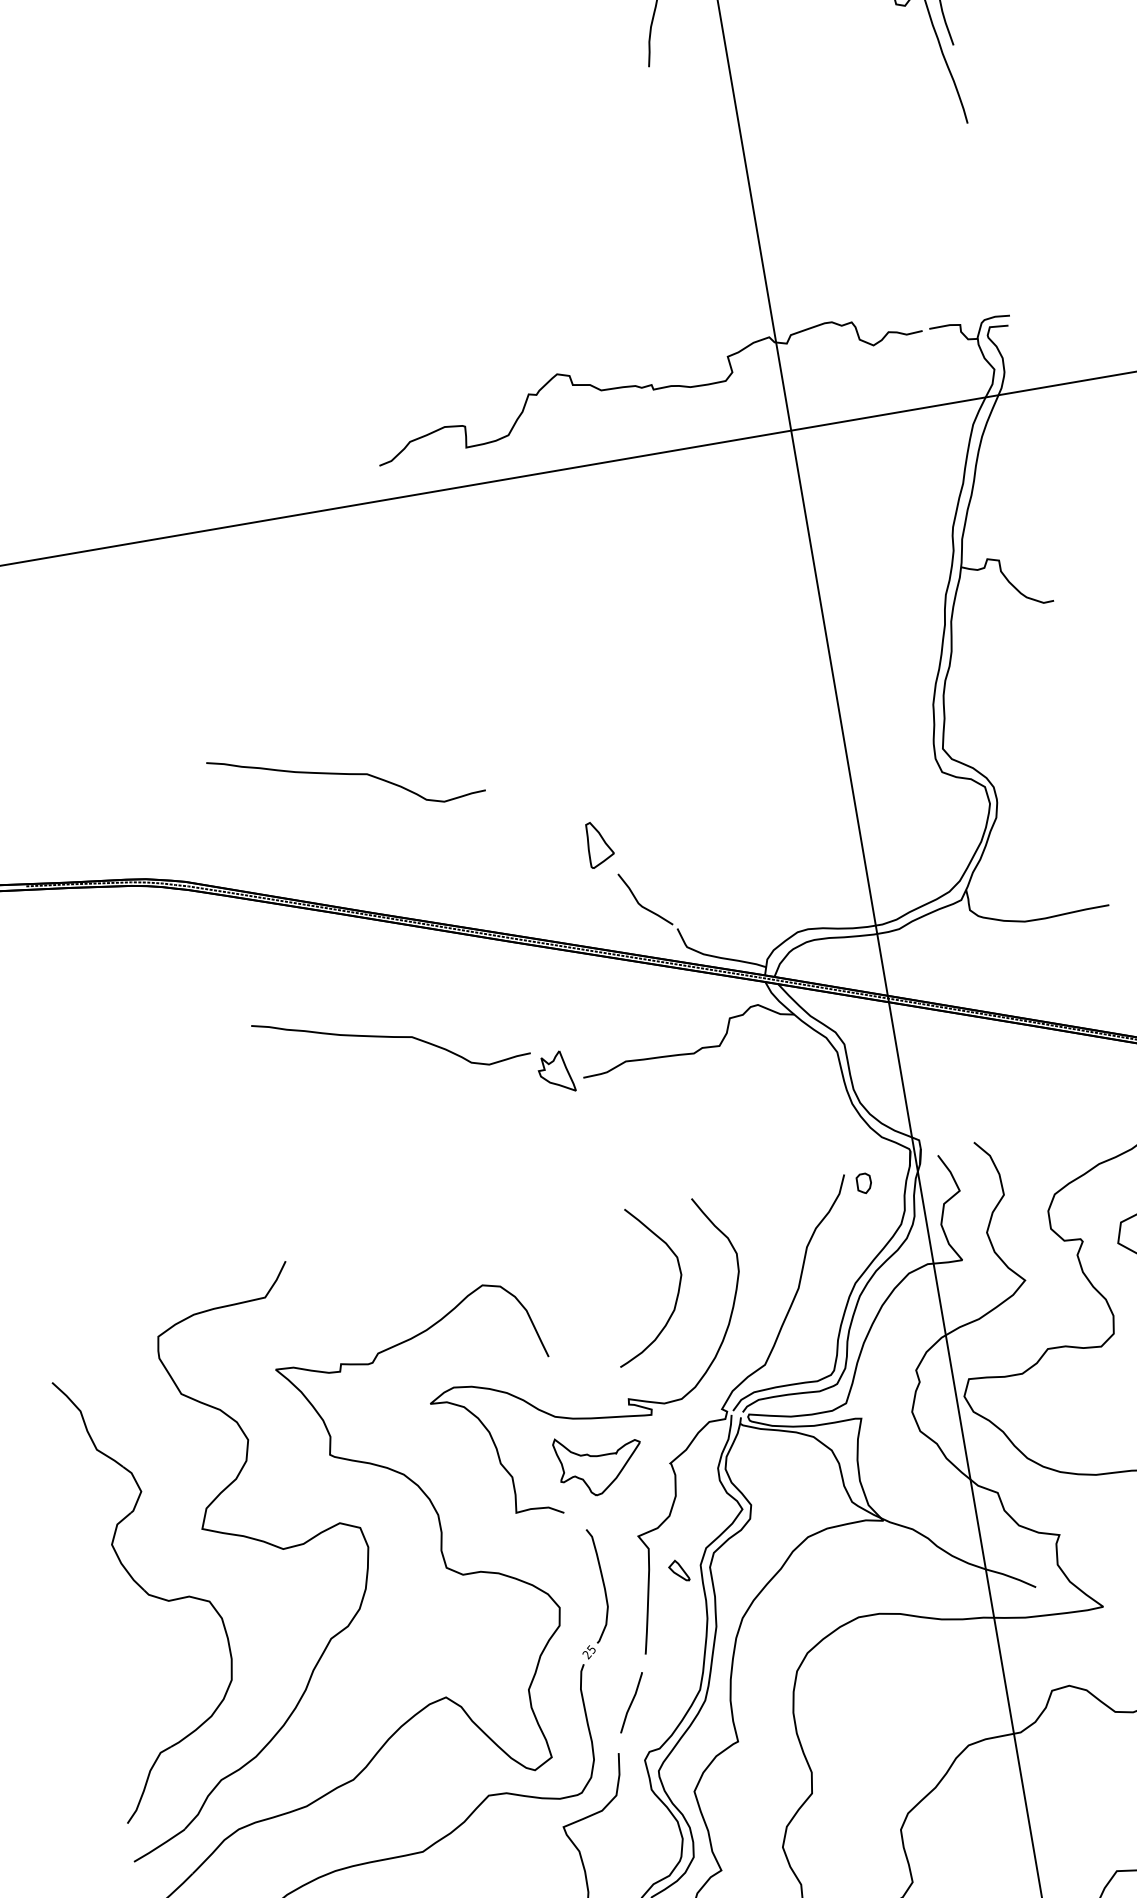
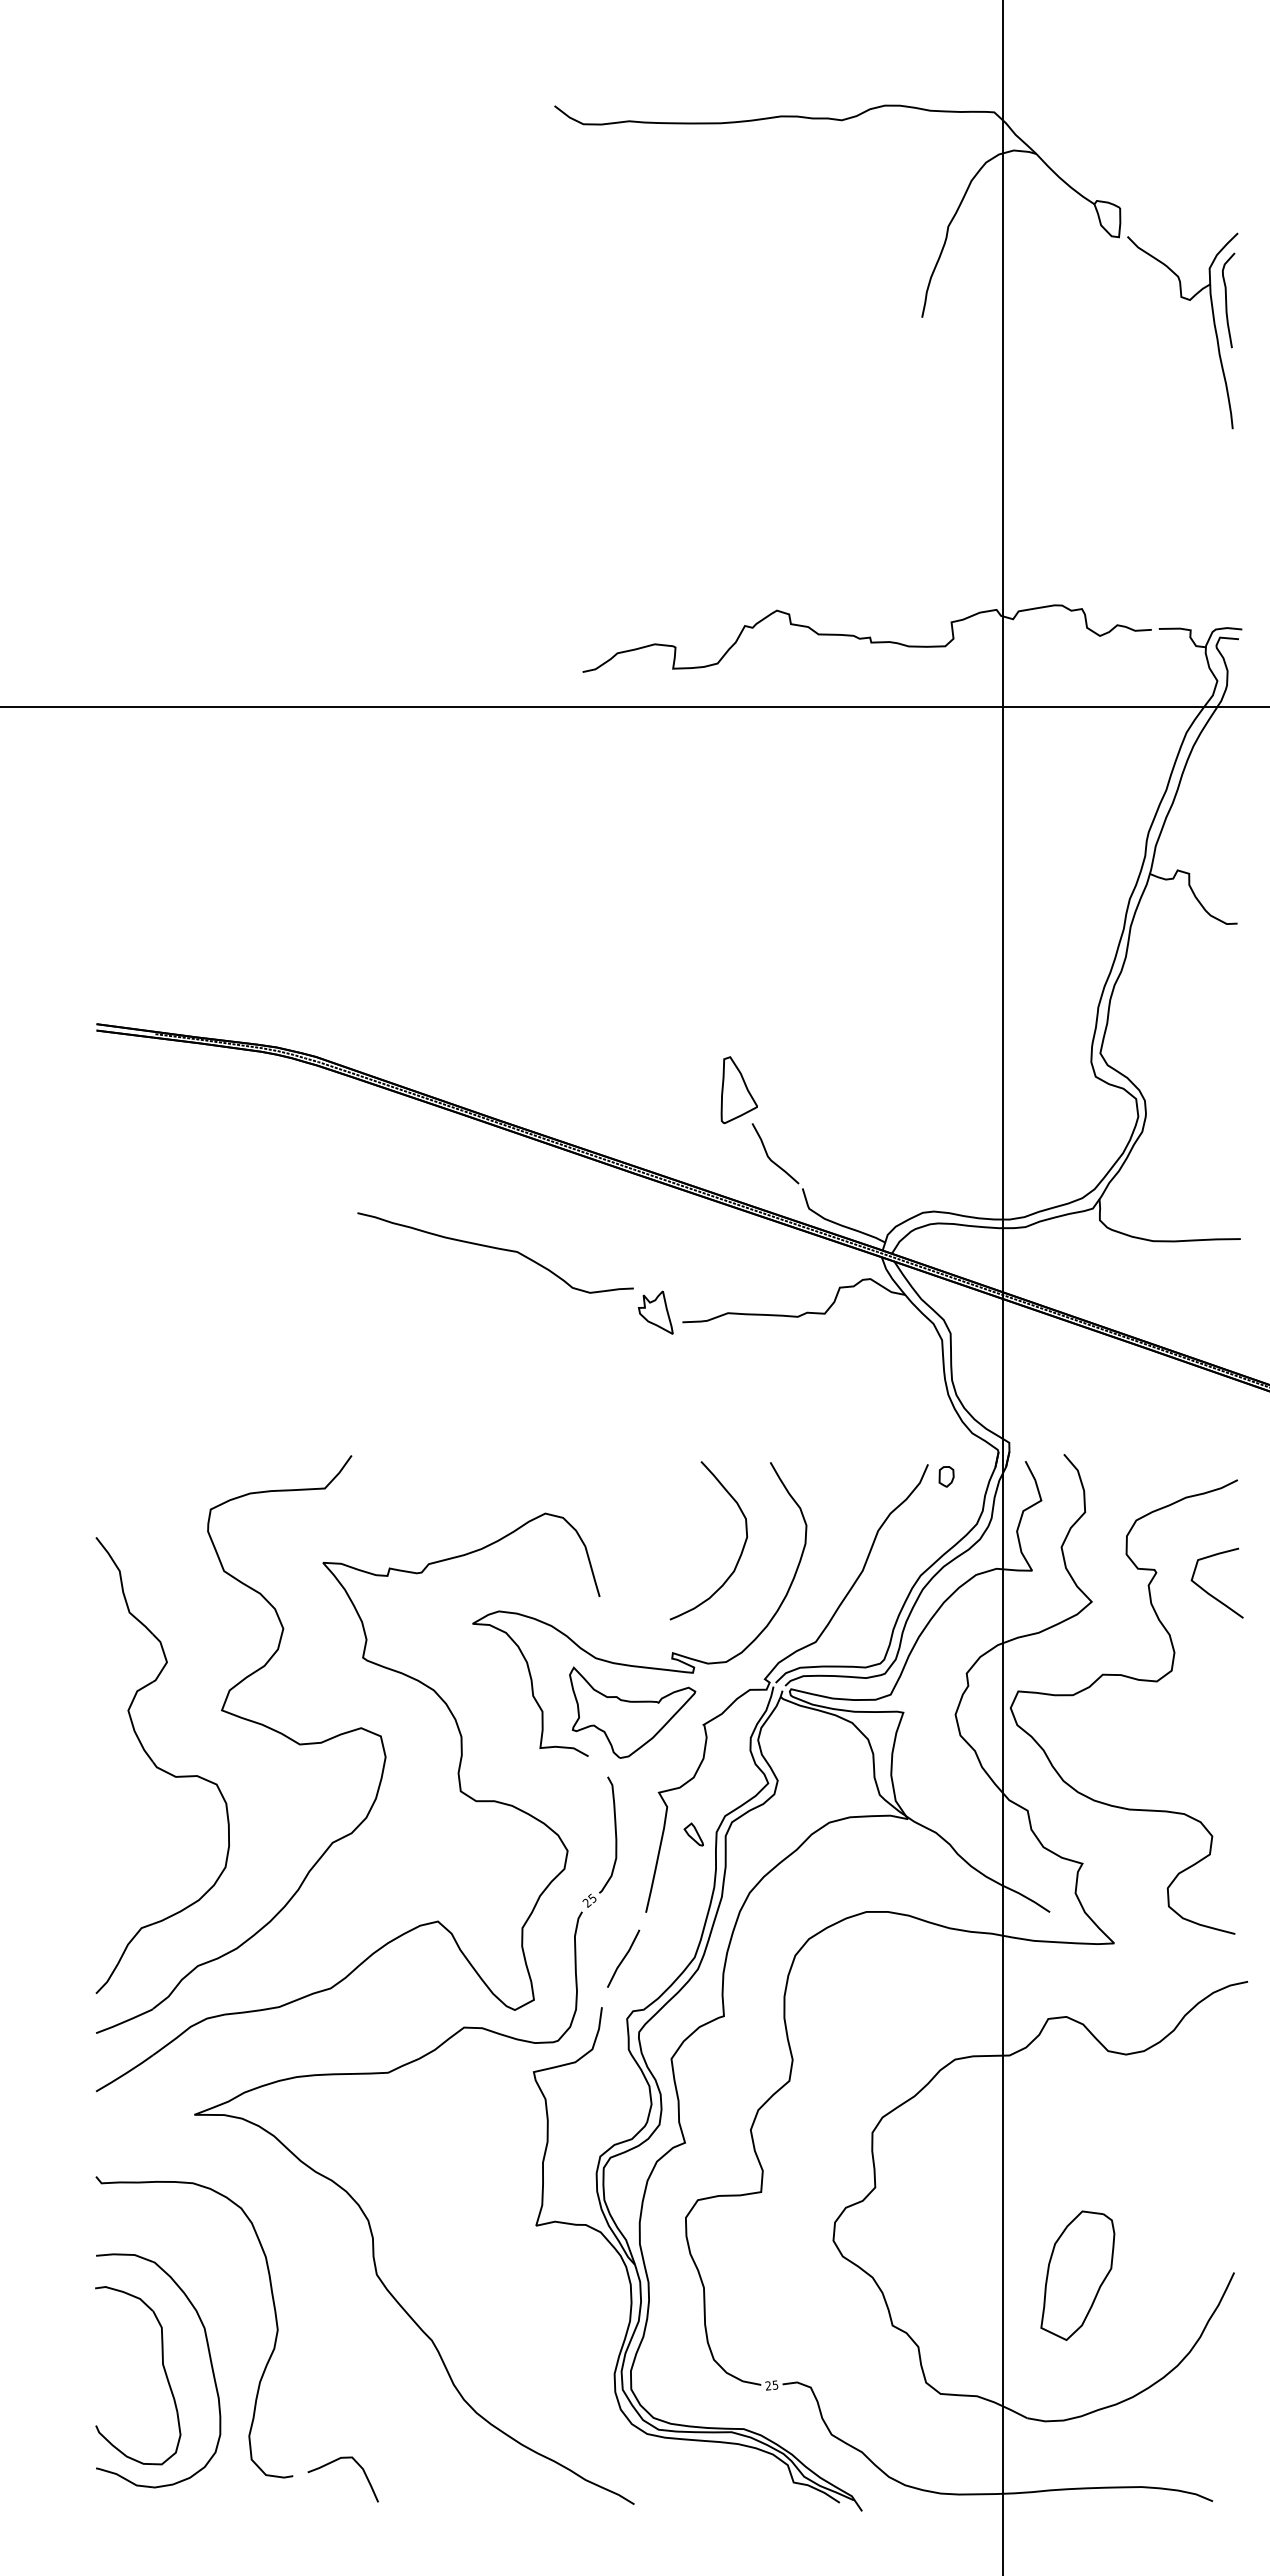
curve: (346, 775) -> (496, 977), removed
part: (599, 844) -> (738, 1090), size x1.43
part: (599, 1463) -> (632, 1712), size x1.43

